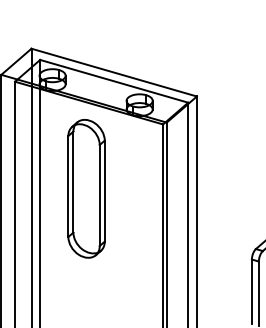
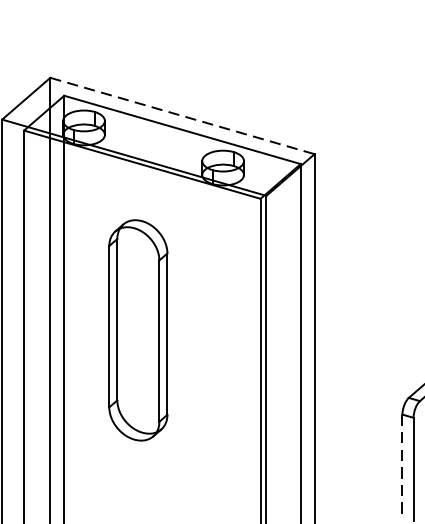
line: (114, 72) -> (182, 115), solid -> dashed
part: (86, 188) -> (138, 329), moved
line: (251, 292) -> (401, 467), solid -> dashed

